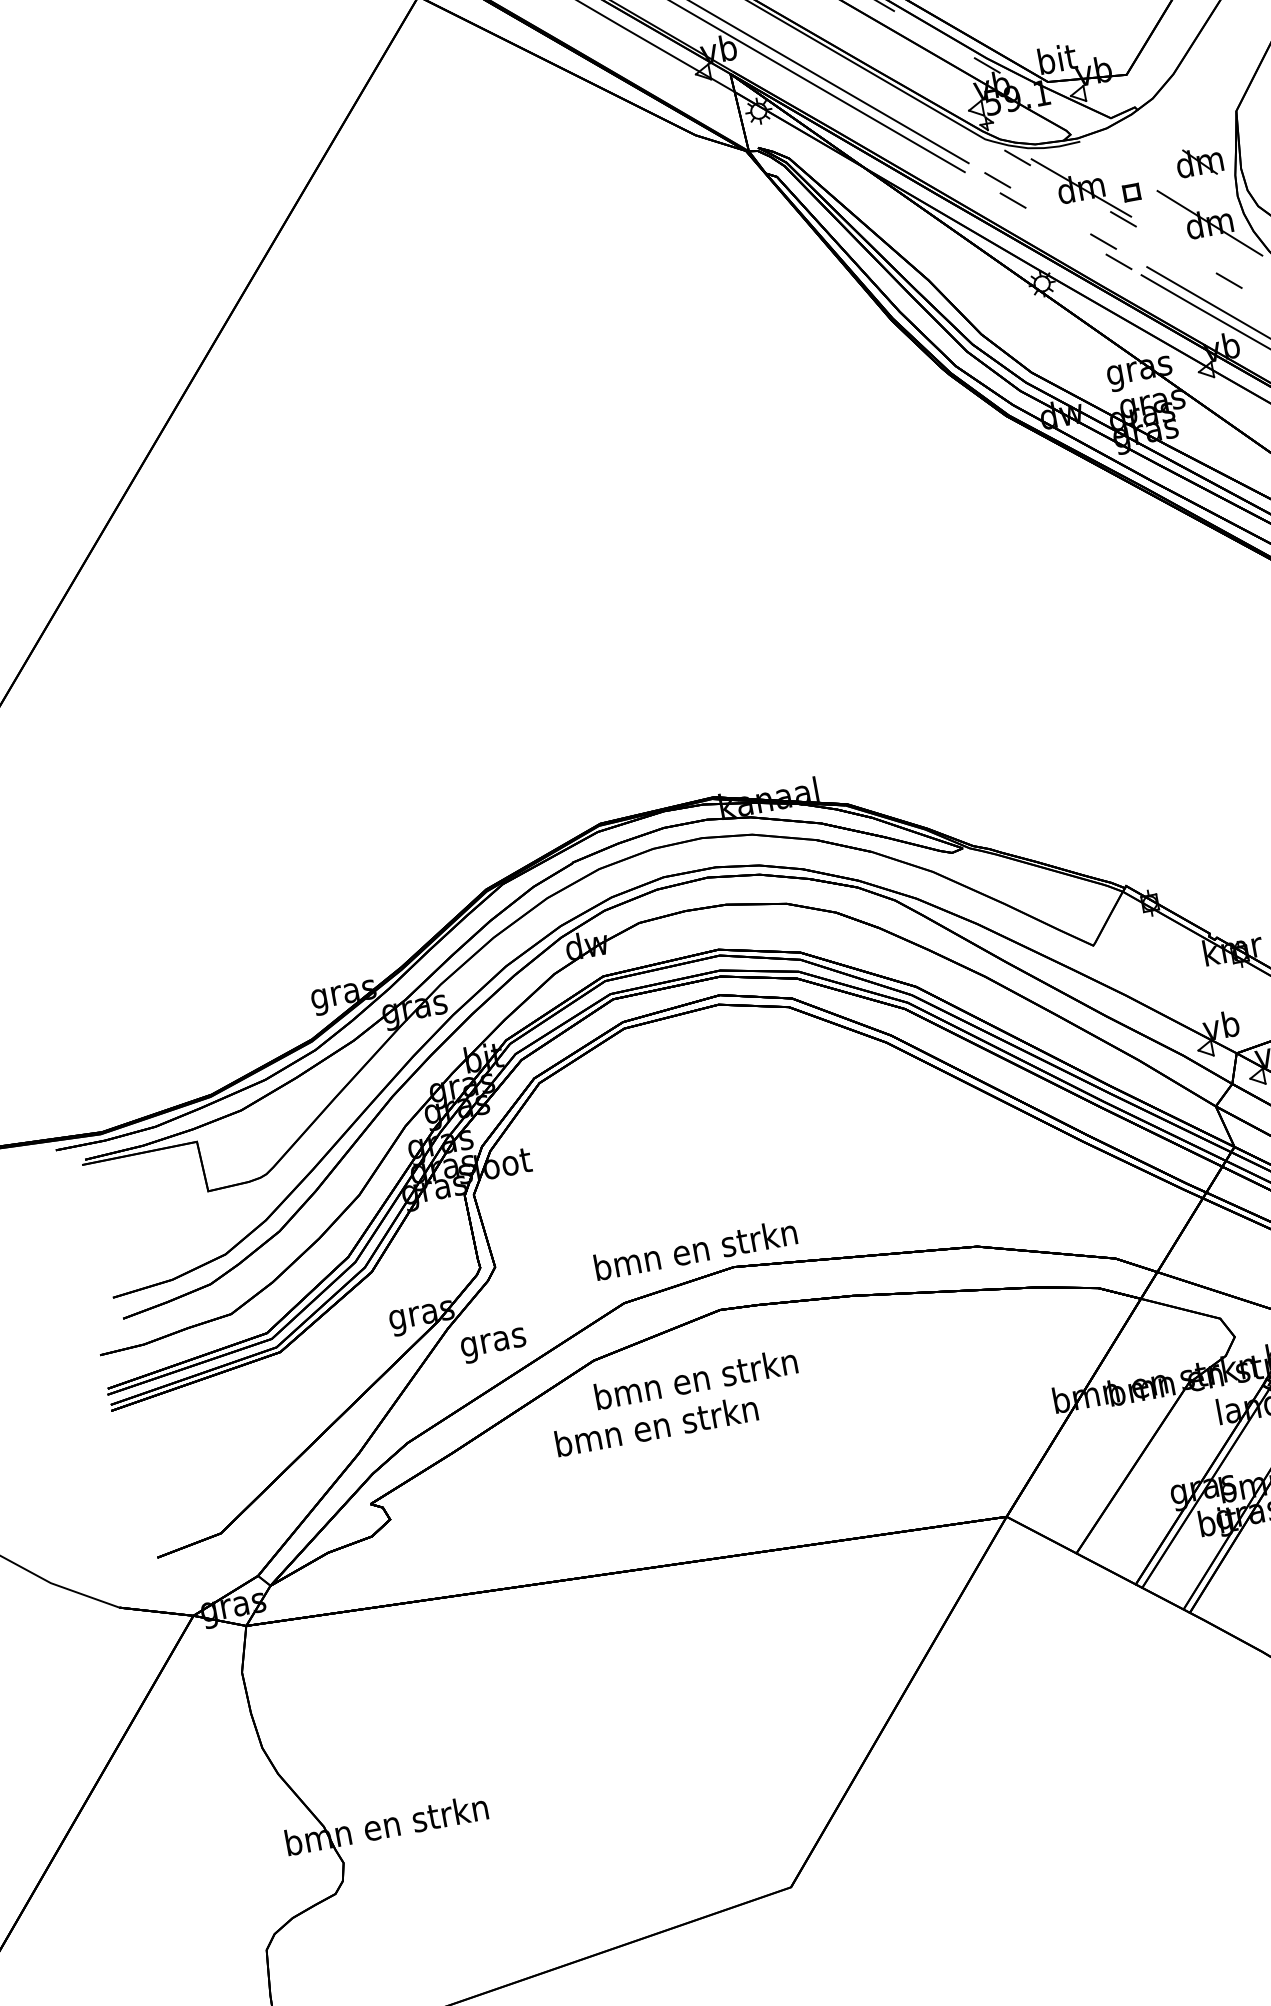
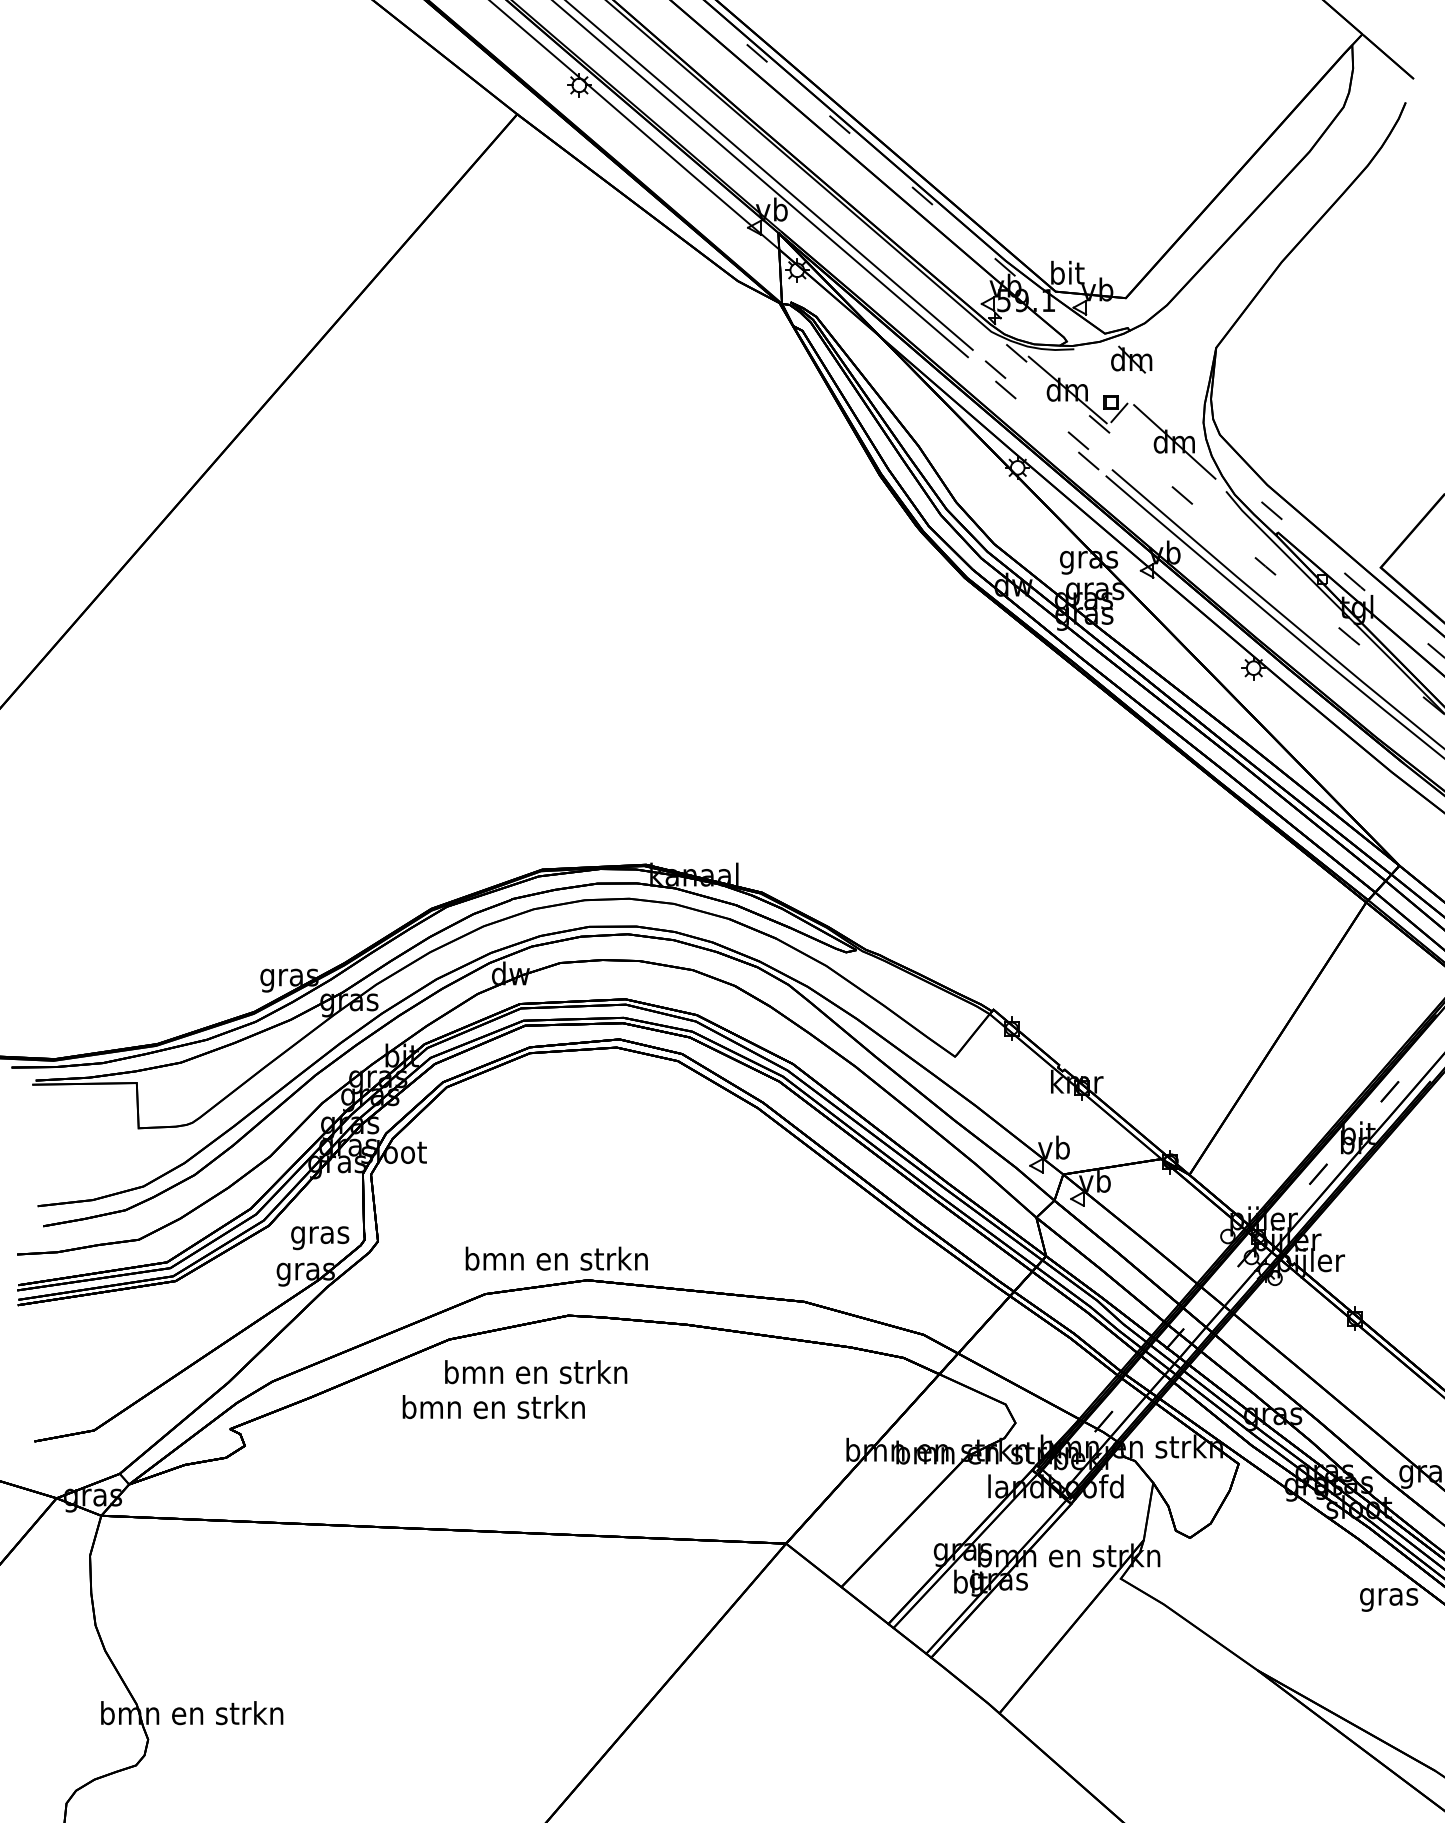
part: (1199, 162) -> (1131, 359), moved
line: (1142, 202) -> (1119, 412), added
text: (494, 1345) -> (320, 1238), moved

